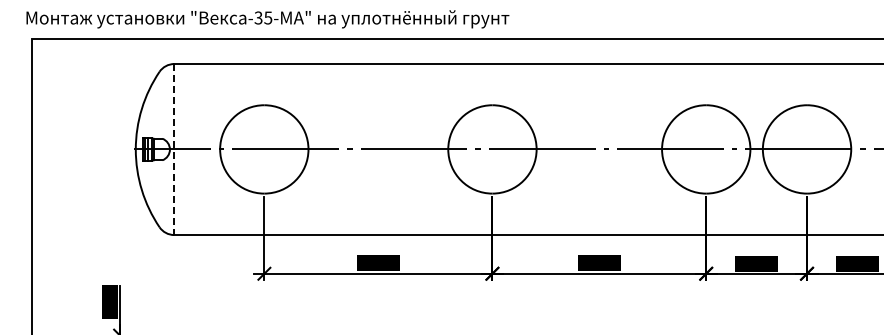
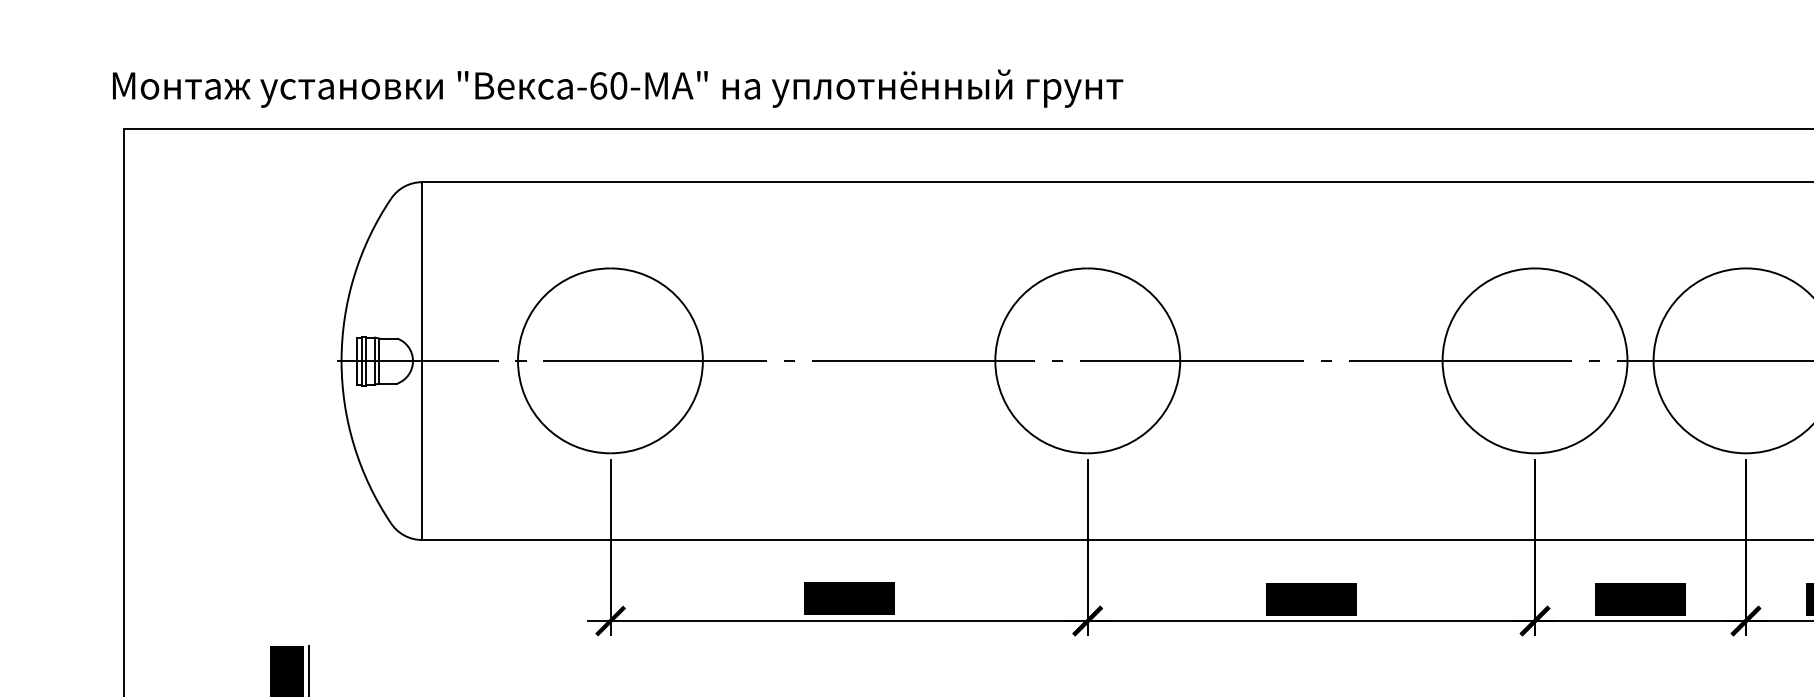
text: (263, 17) -> (608, 84), -35- -> -60-
line: (174, 149) -> (422, 361), dashed -> solid

